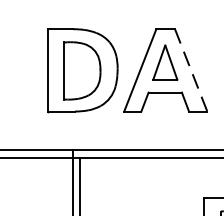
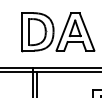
line: (192, 71) -> (87, 32), dashed -> solid

